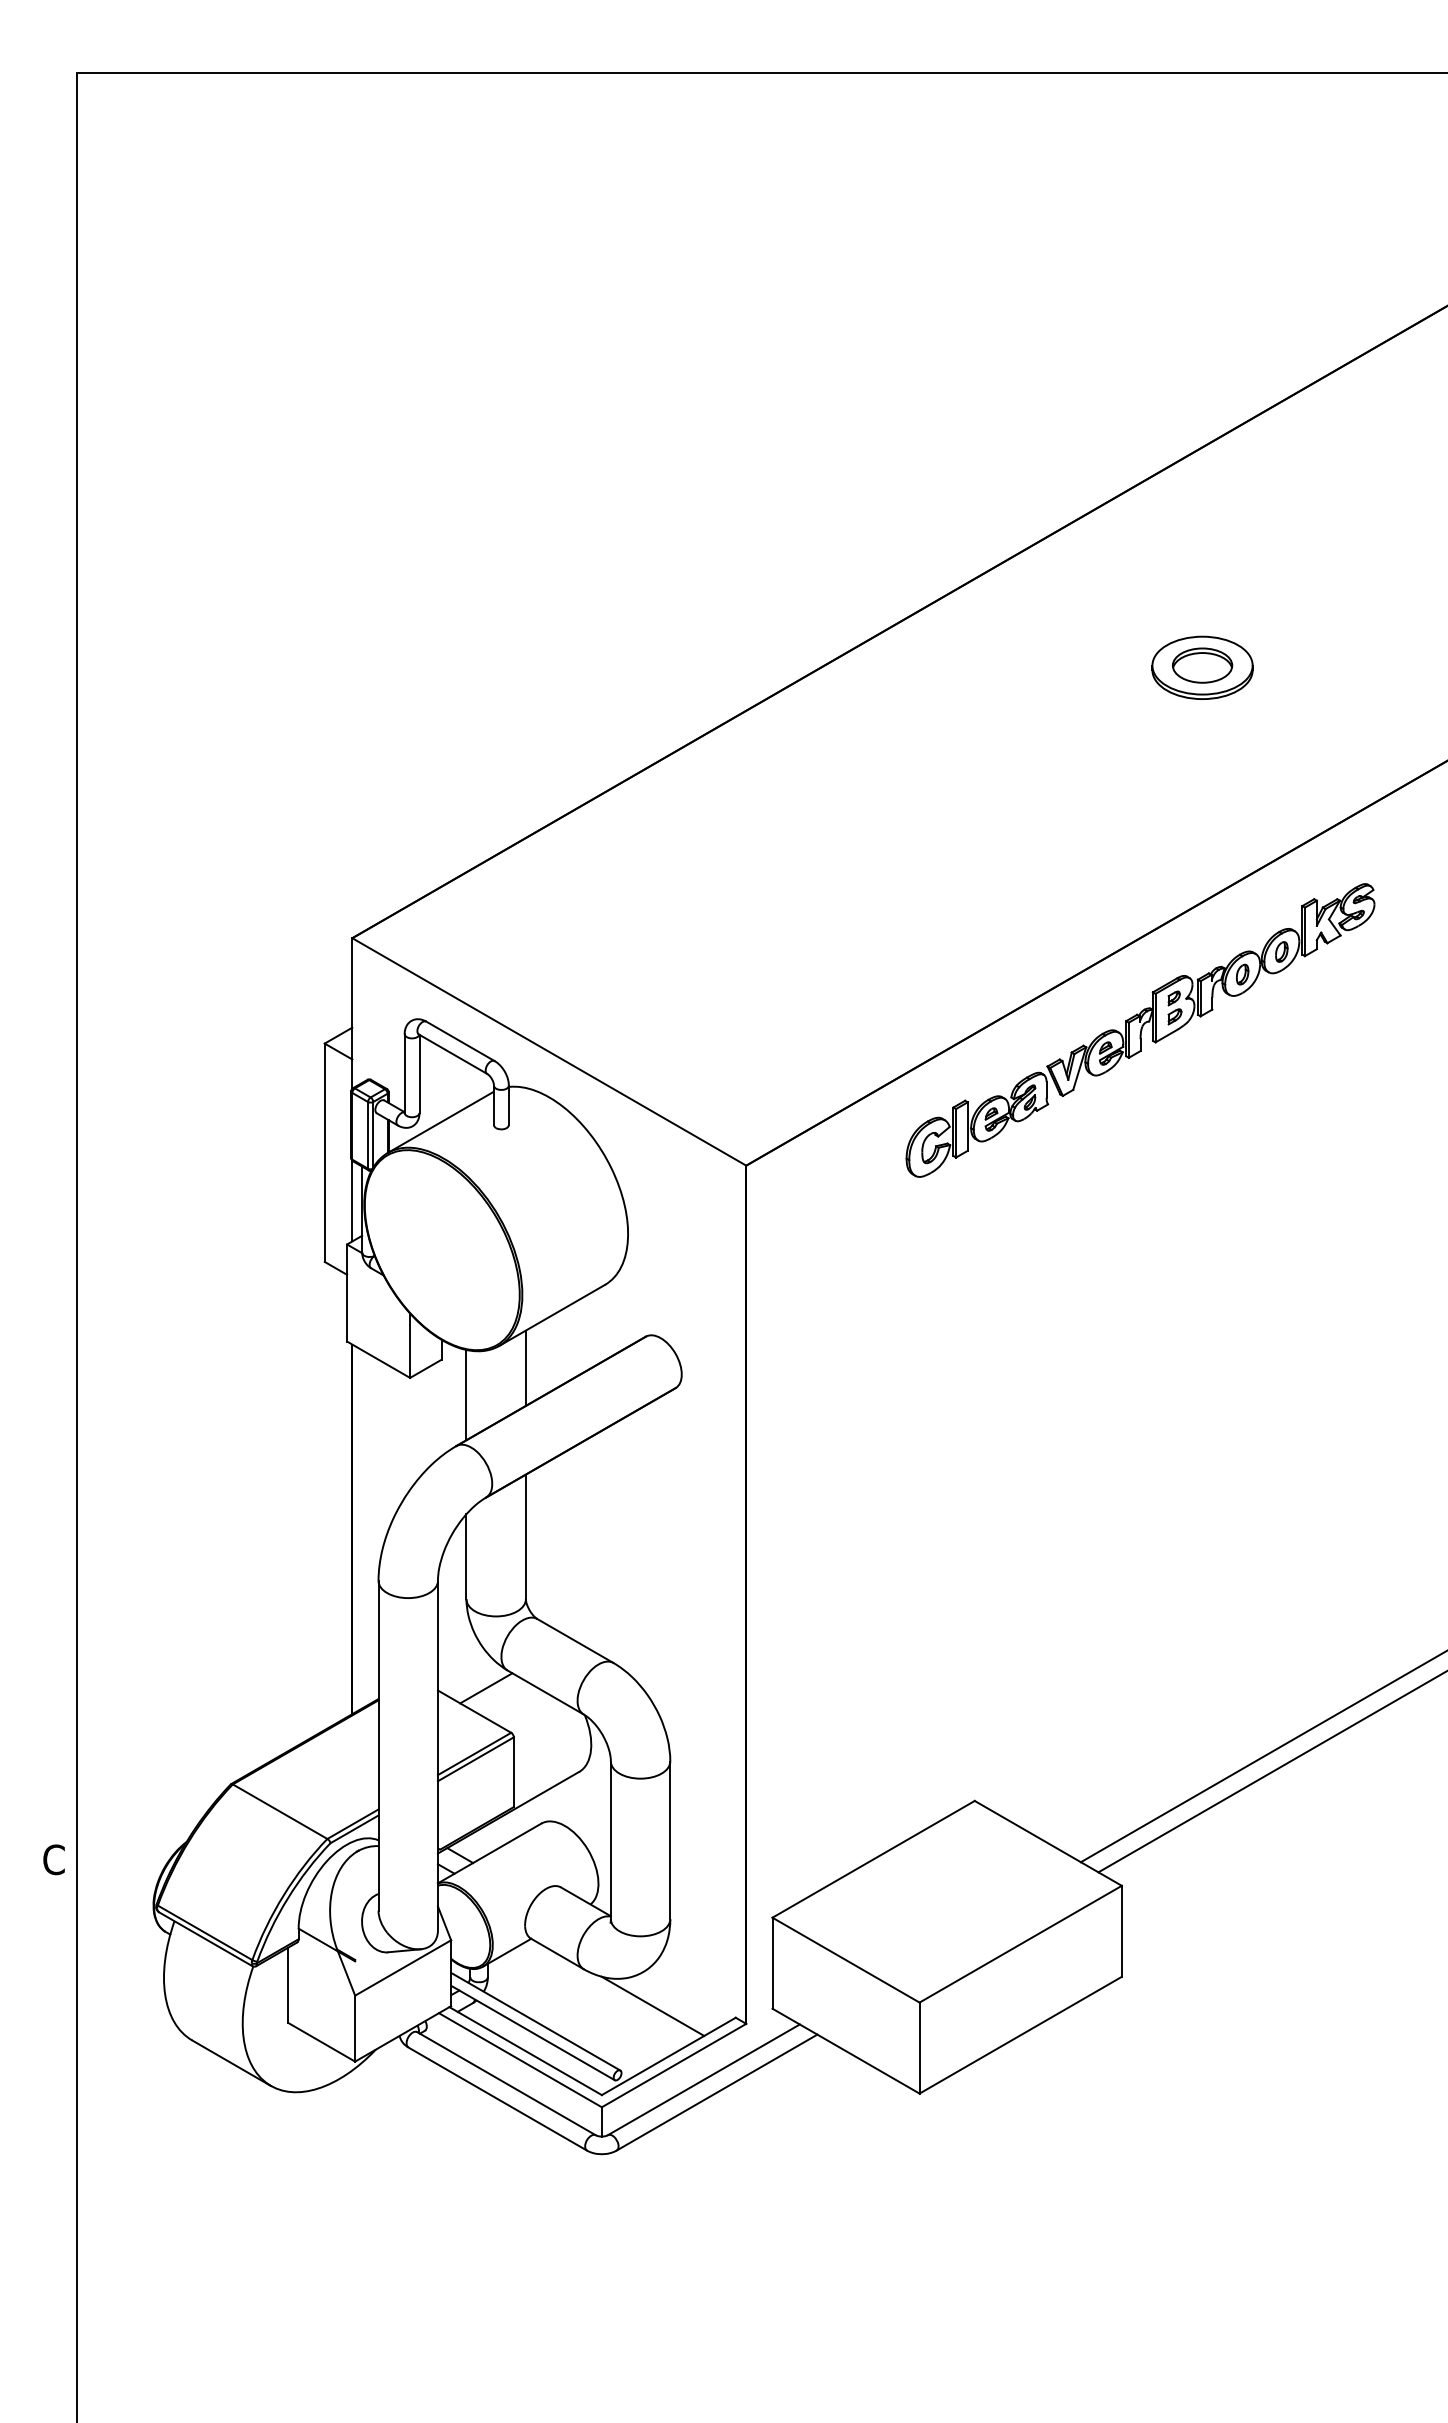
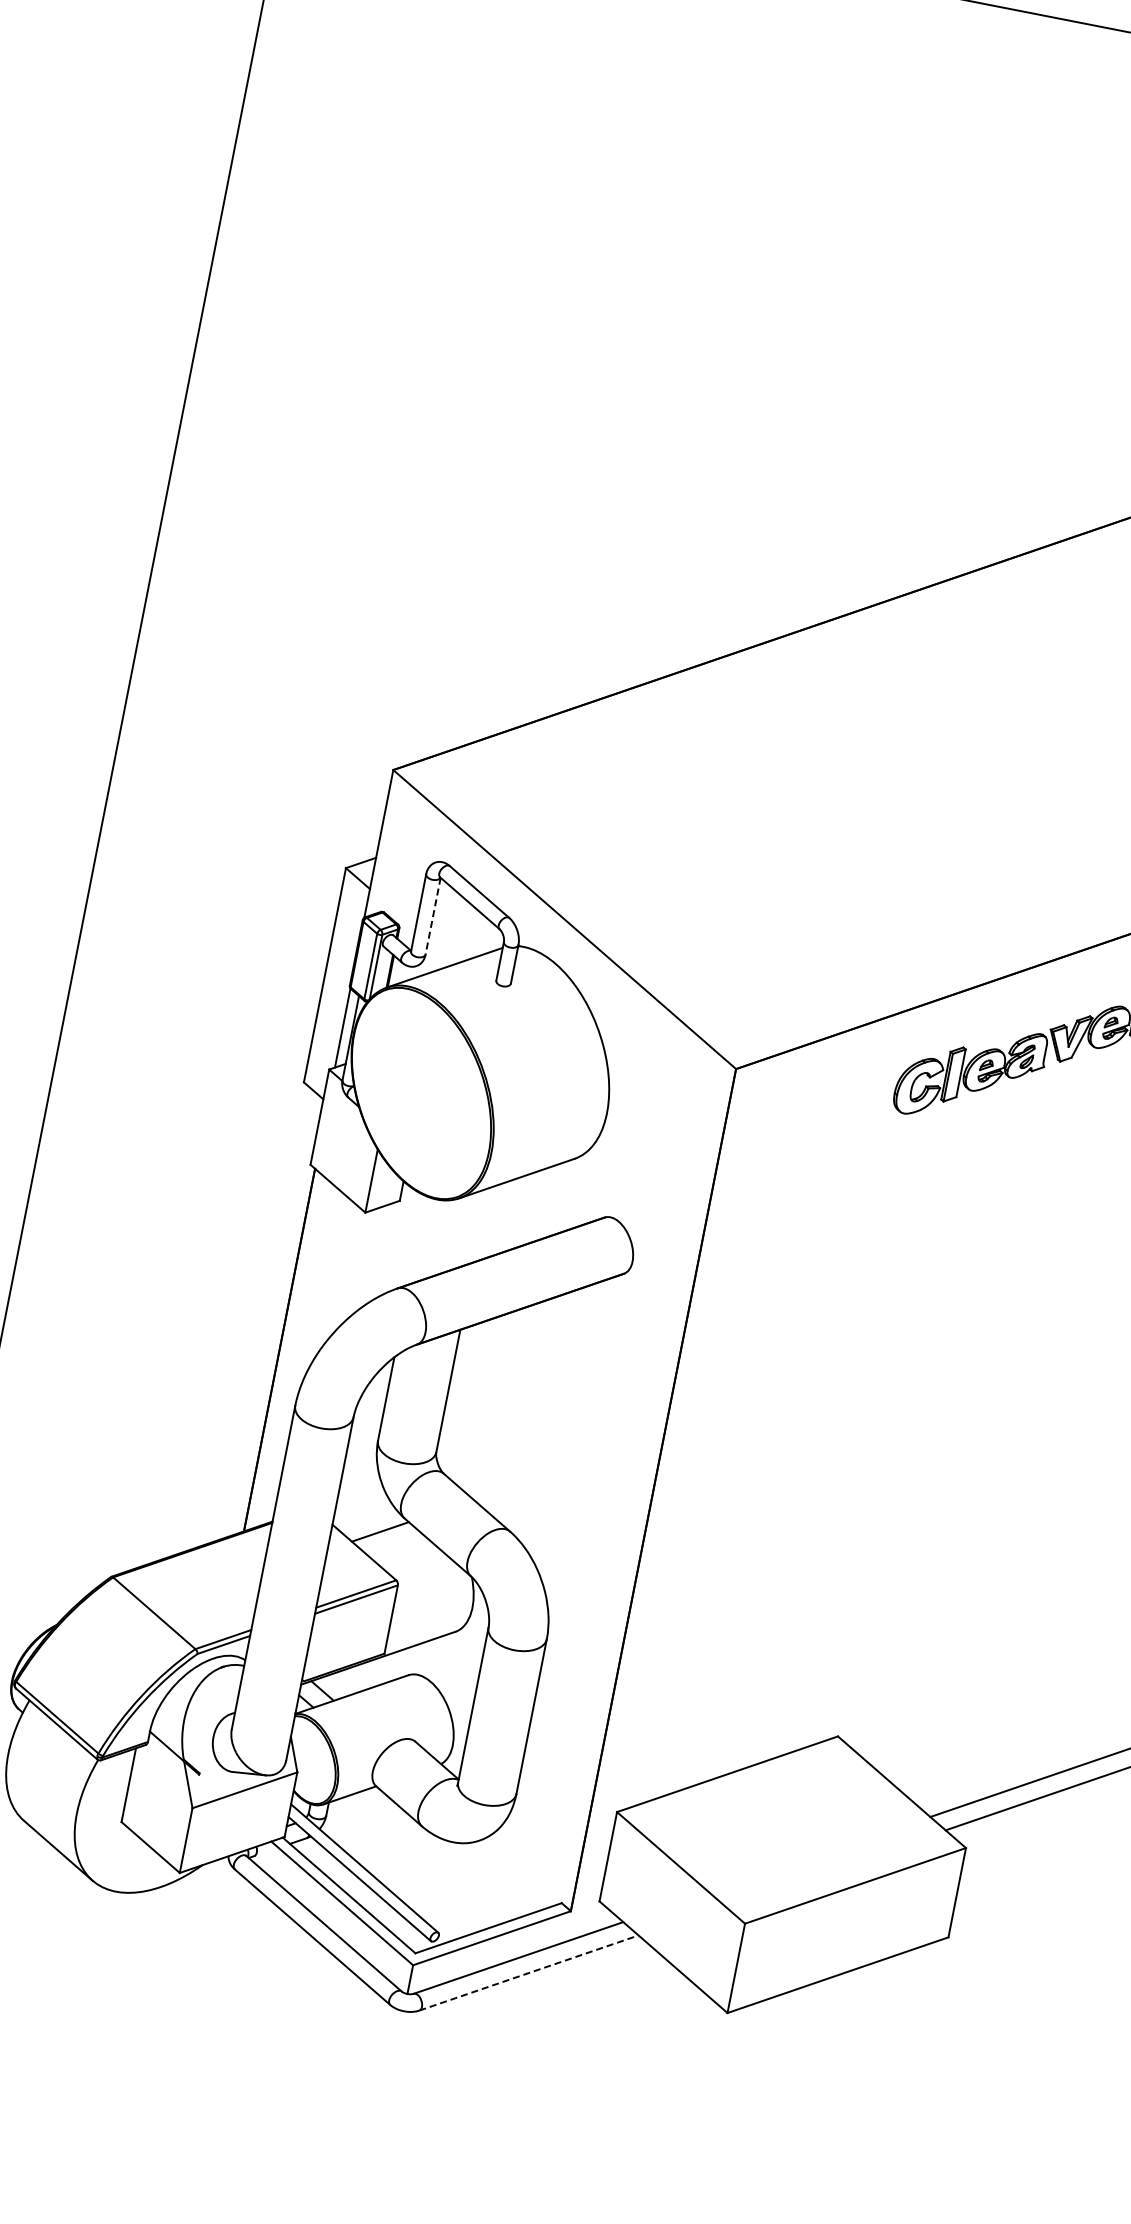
line: (419, 1074) -> (432, 916), solid -> dashed
line: (525, 1367) -> (480, 1224), removed
line: (466, 1395) -> (417, 1240), removed
line: (652, 2005) -> (482, 1875), removed
line: (717, 2092) -> (529, 1973), solid -> dashed

